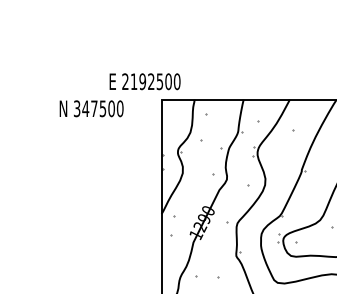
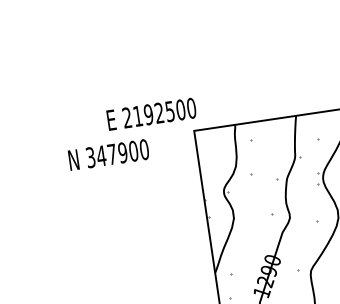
text: (144, 81) -> (150, 114), moved
text: (102, 108) -> (122, 152), 347500 -> 347900

